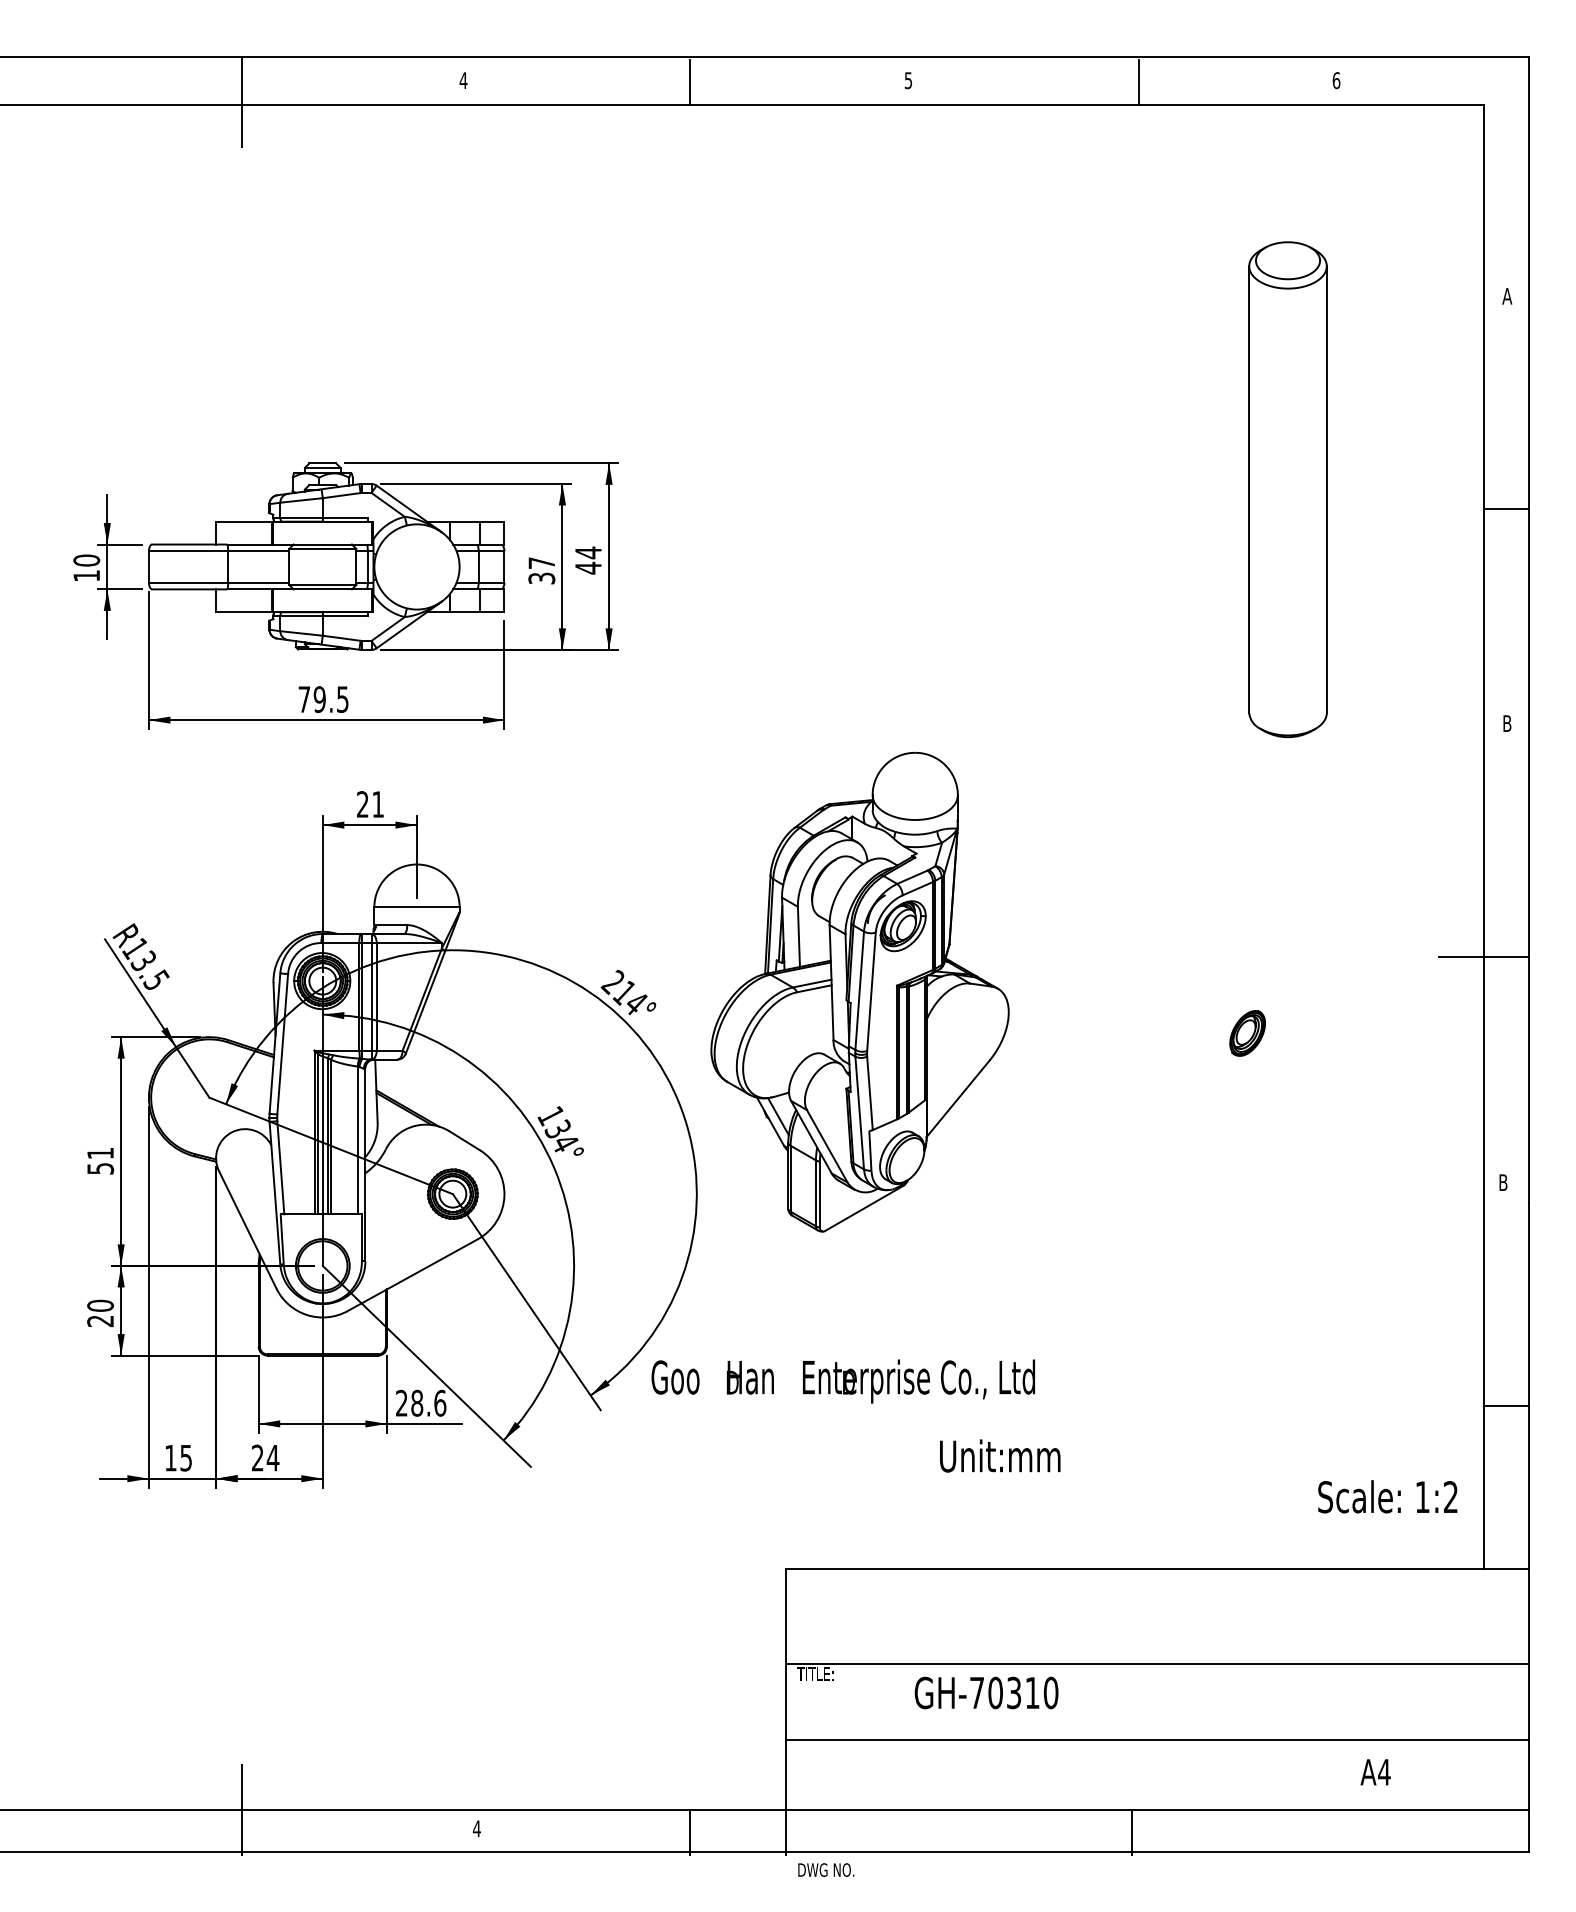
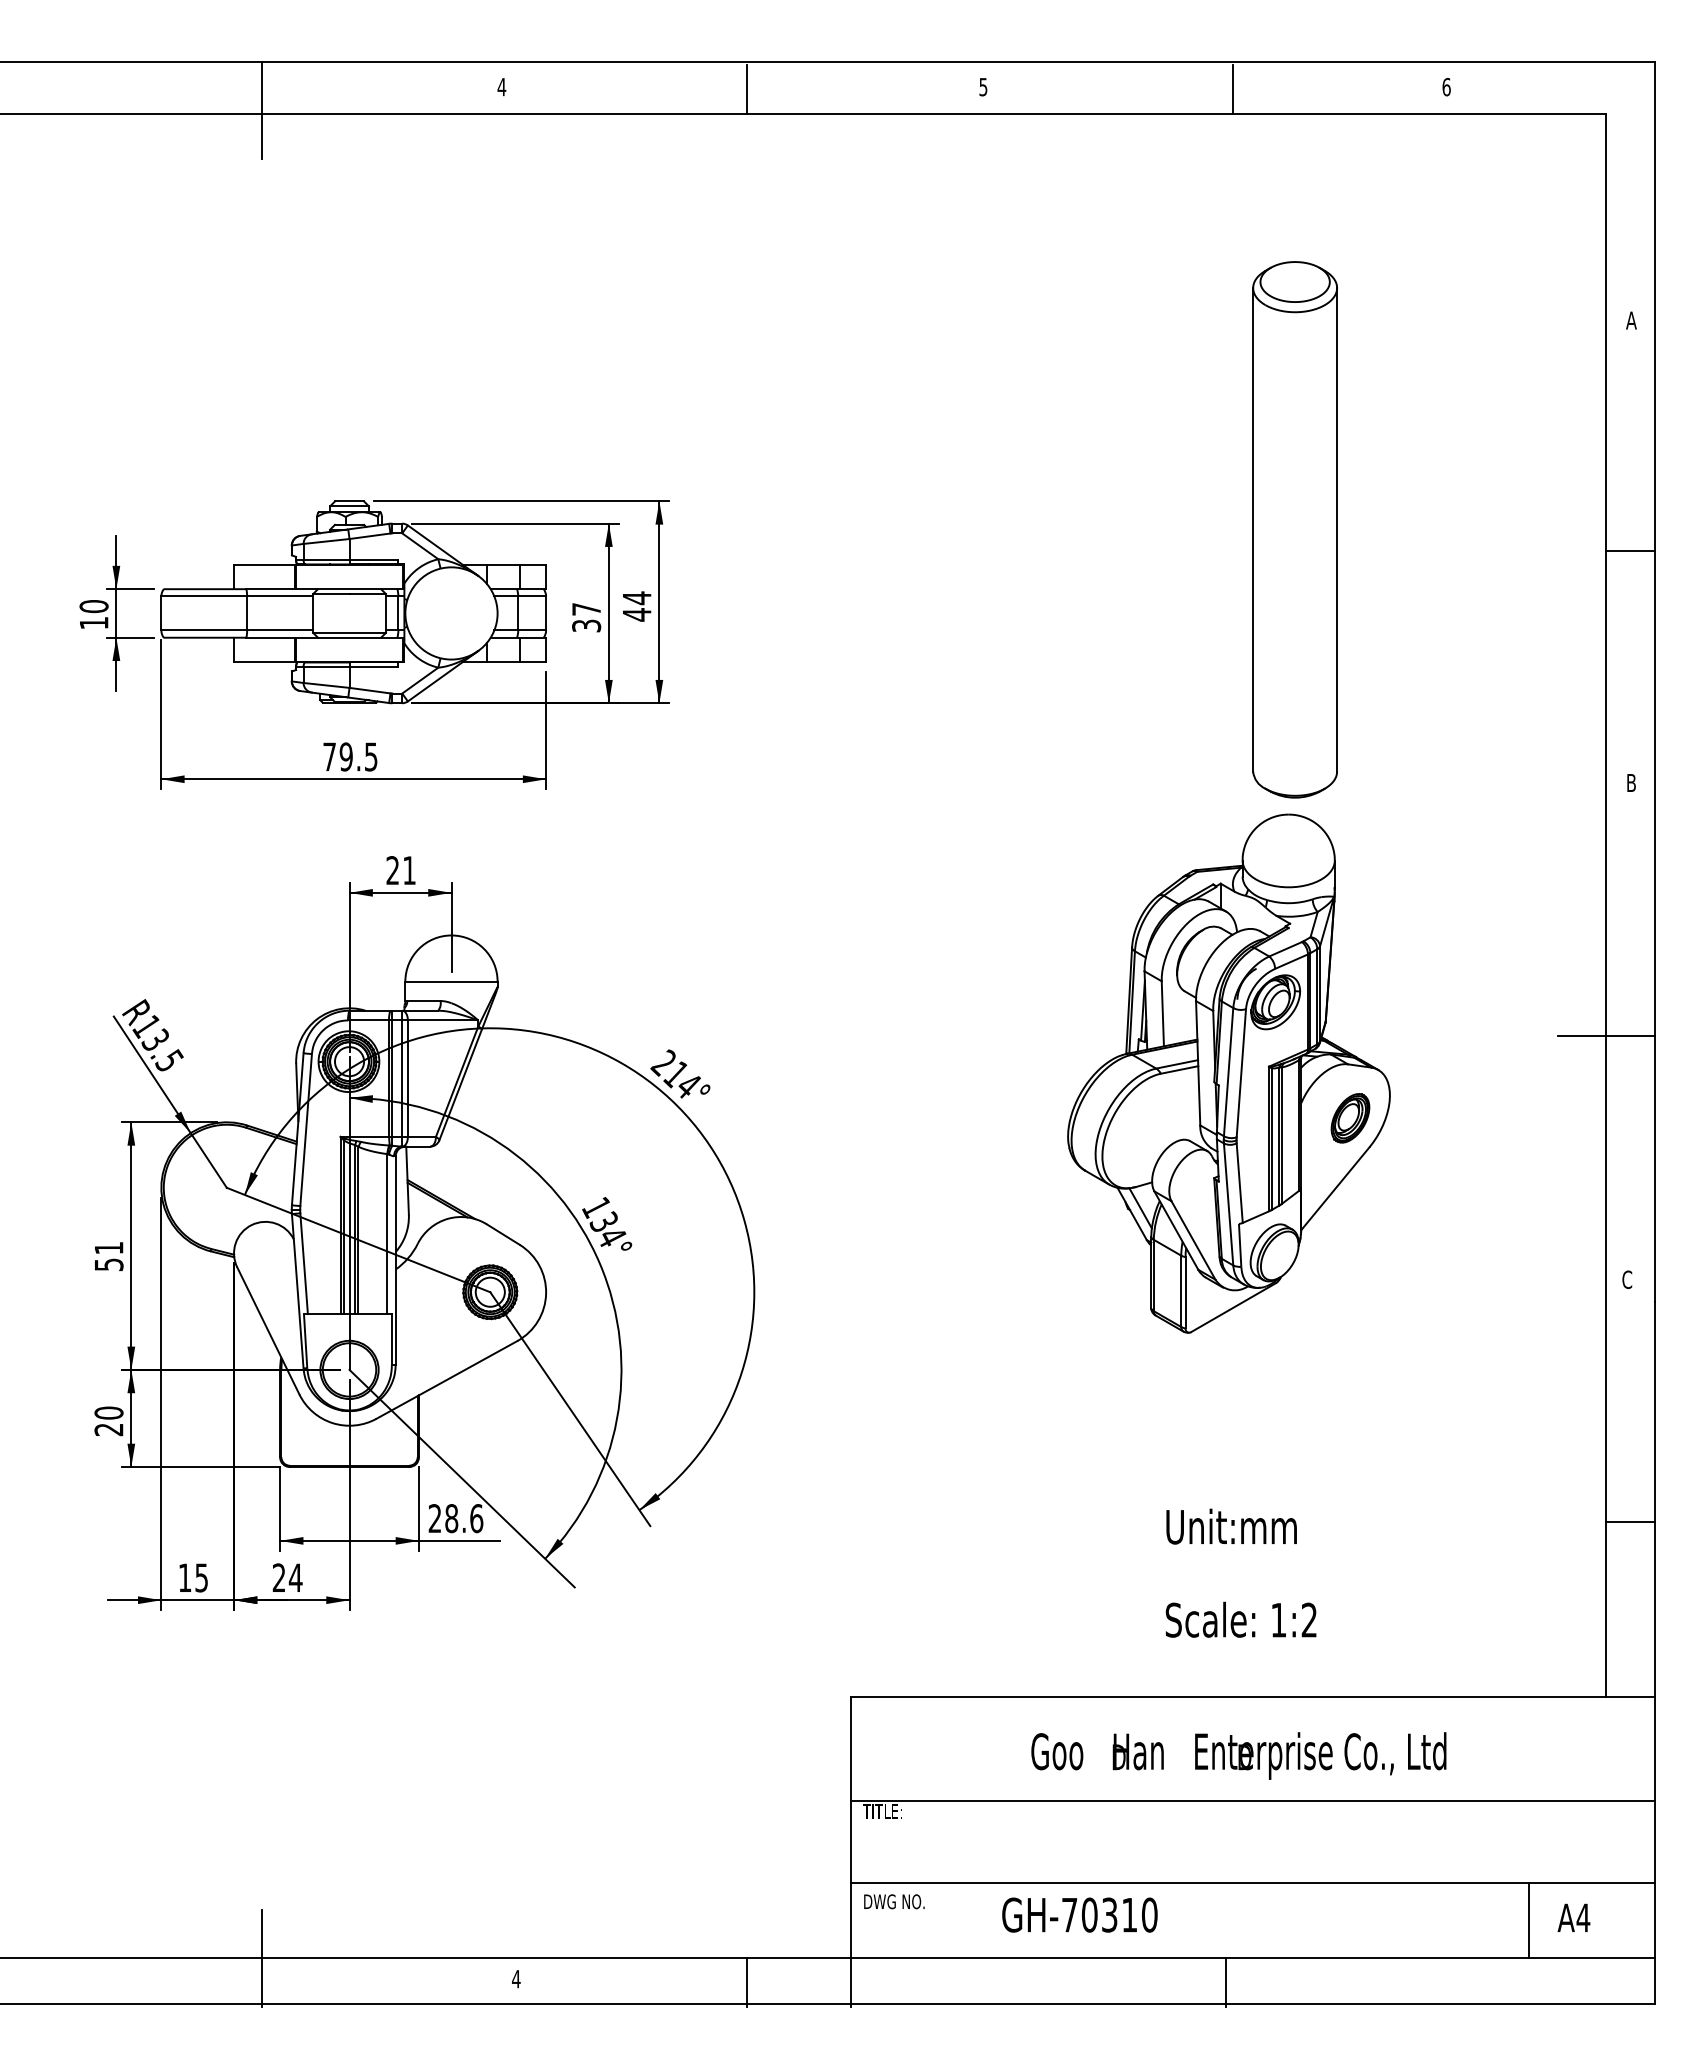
part: (1287, 489) -> (1294, 529), moved
part: (859, 992) -> (1228, 1073), moved
text: (1503, 1182) -> (1627, 1279), B -> C
text: (842, 1381) -> (1238, 1755), moved
text: (1000, 1455) -> (1231, 1526), moved
text: (1387, 1496) -> (1240, 1619), moved
text: (986, 1692) -> (1079, 1914), moved
text: (1375, 1771) -> (1573, 1917), moved
line: (1412, 1774) -> (1528, 1920), added
text: (826, 1869) -> (894, 1901), moved

